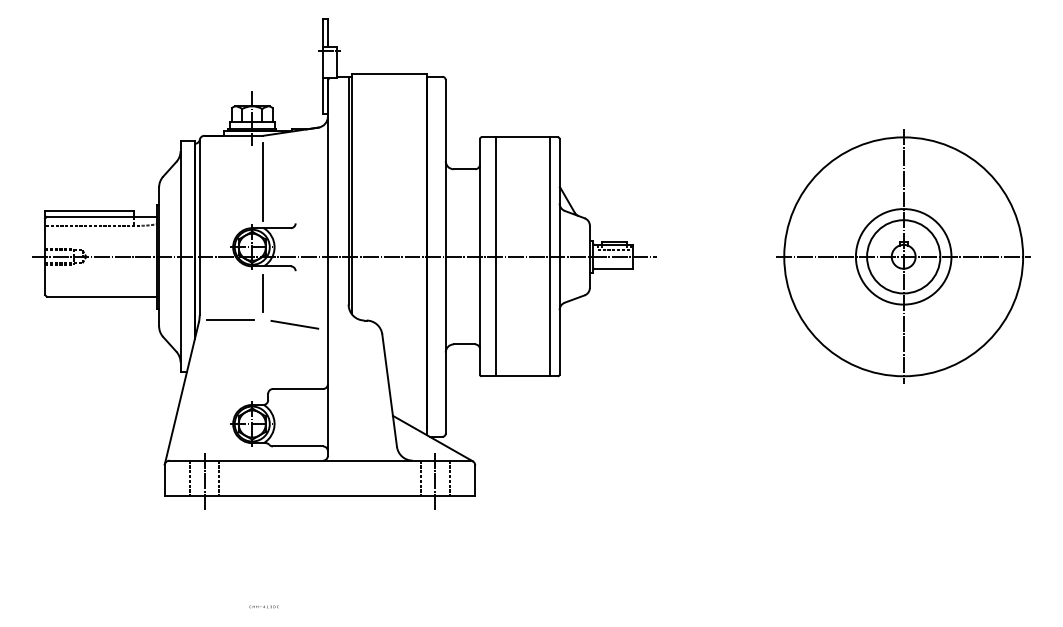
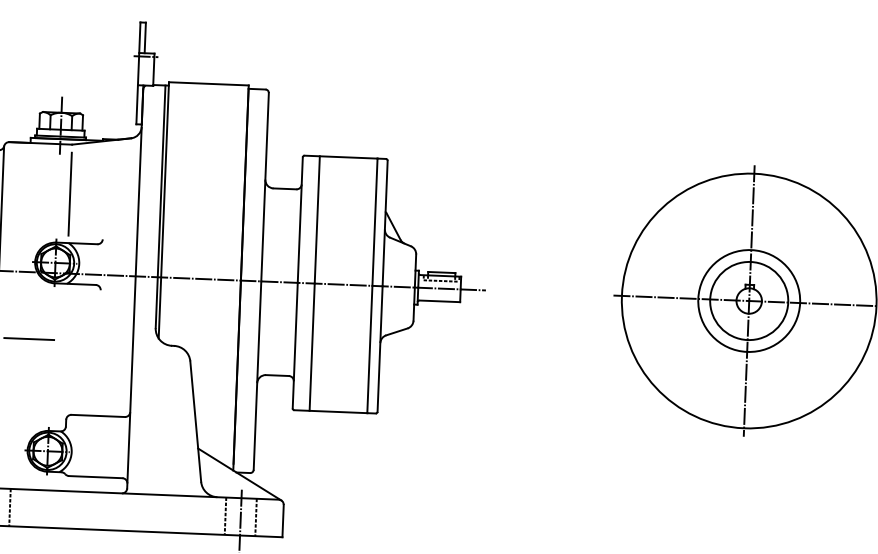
line: (263, 292) -> (65, 311), removed
line: (294, 324) -> (97, 347), removed

